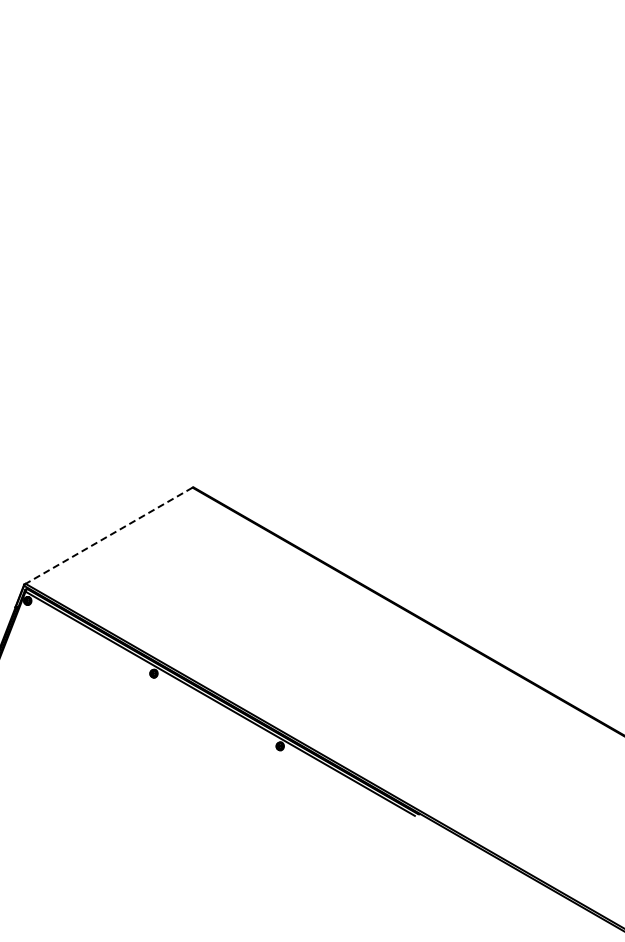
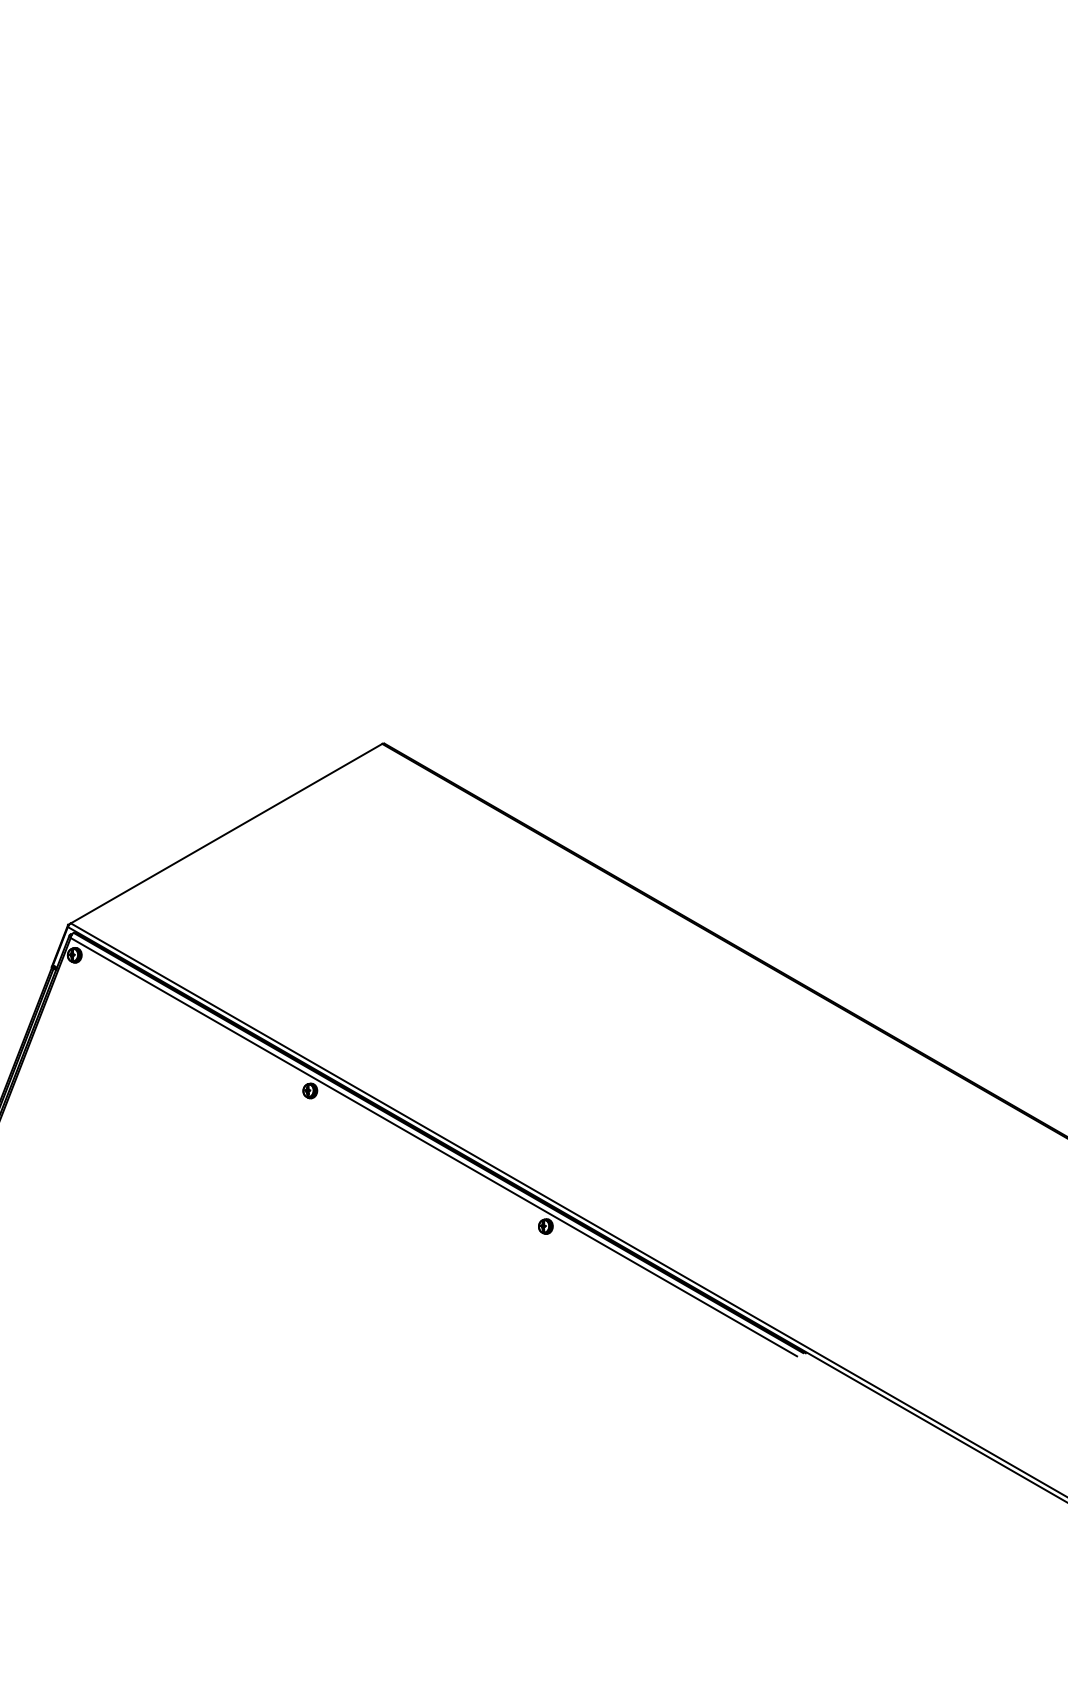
line: (108, 536) -> (225, 835), dashed -> solid

